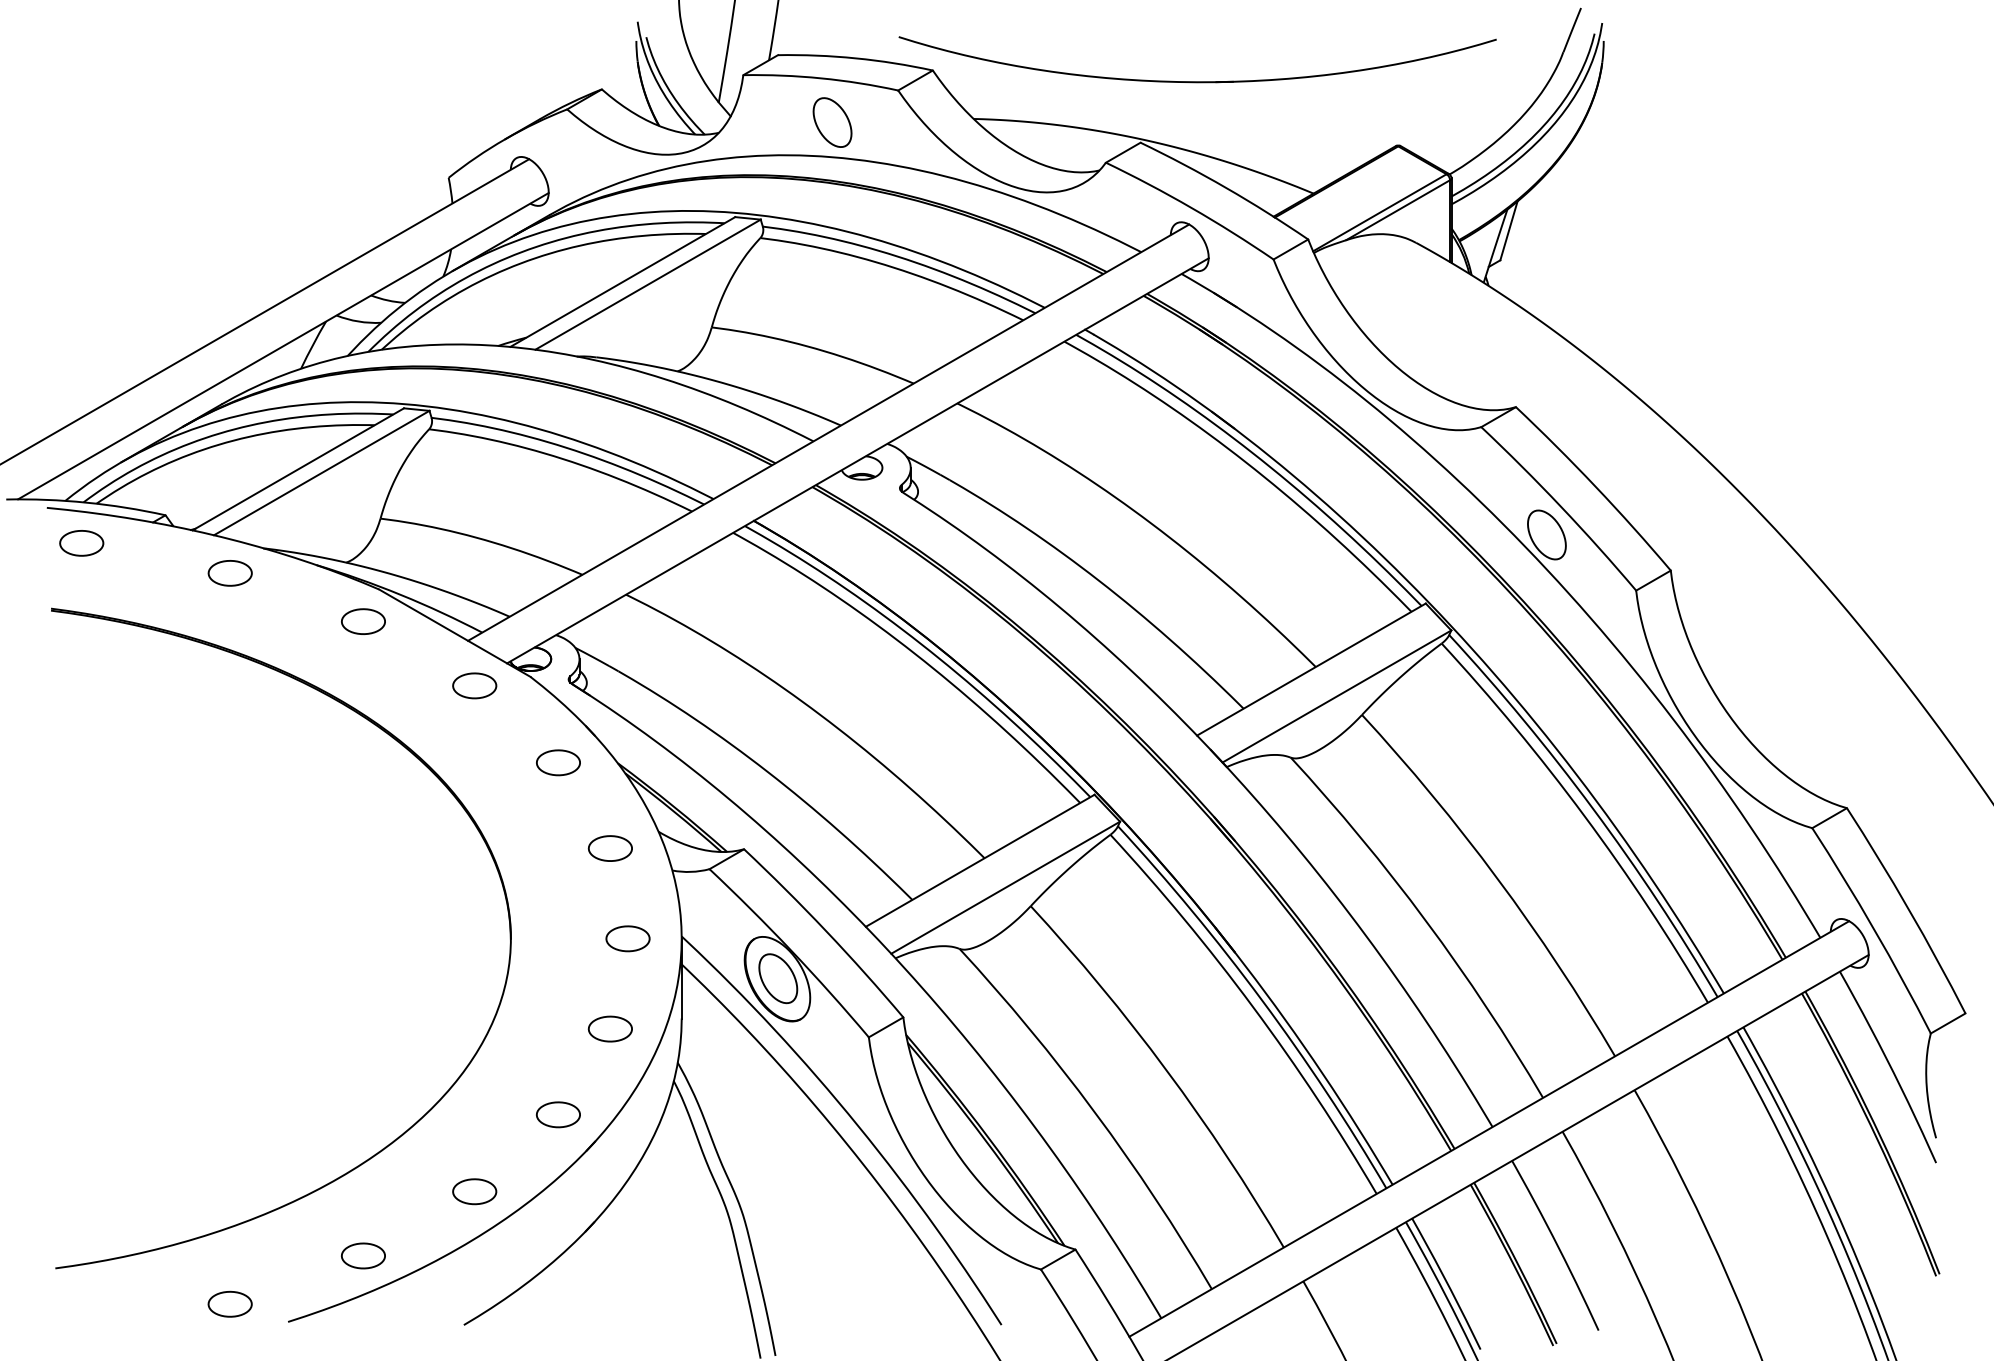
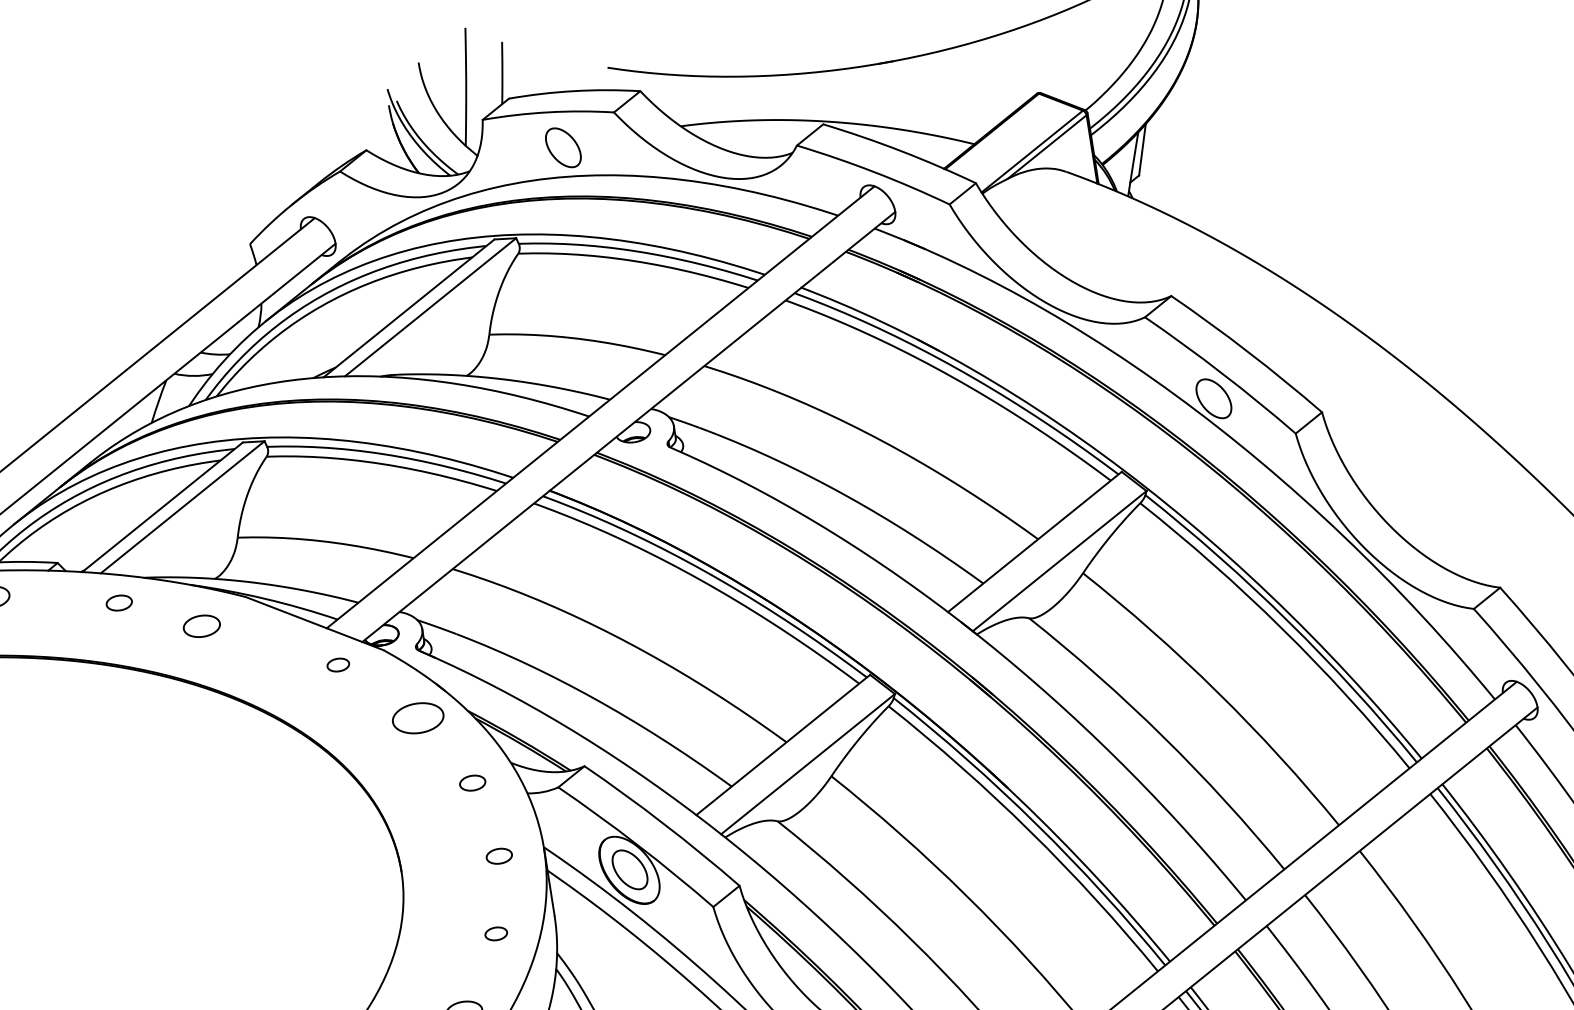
part: (229, 573) -> (118, 603), size x0.7
part: (363, 621) -> (201, 626), moved
part: (474, 685) -> (338, 664), size x0.6
part: (558, 762) -> (418, 718), size x1.4
part: (609, 848) -> (472, 783), size x0.7
part: (627, 938) -> (498, 856), size x0.7
part: (609, 1028) -> (495, 933), size x0.6

